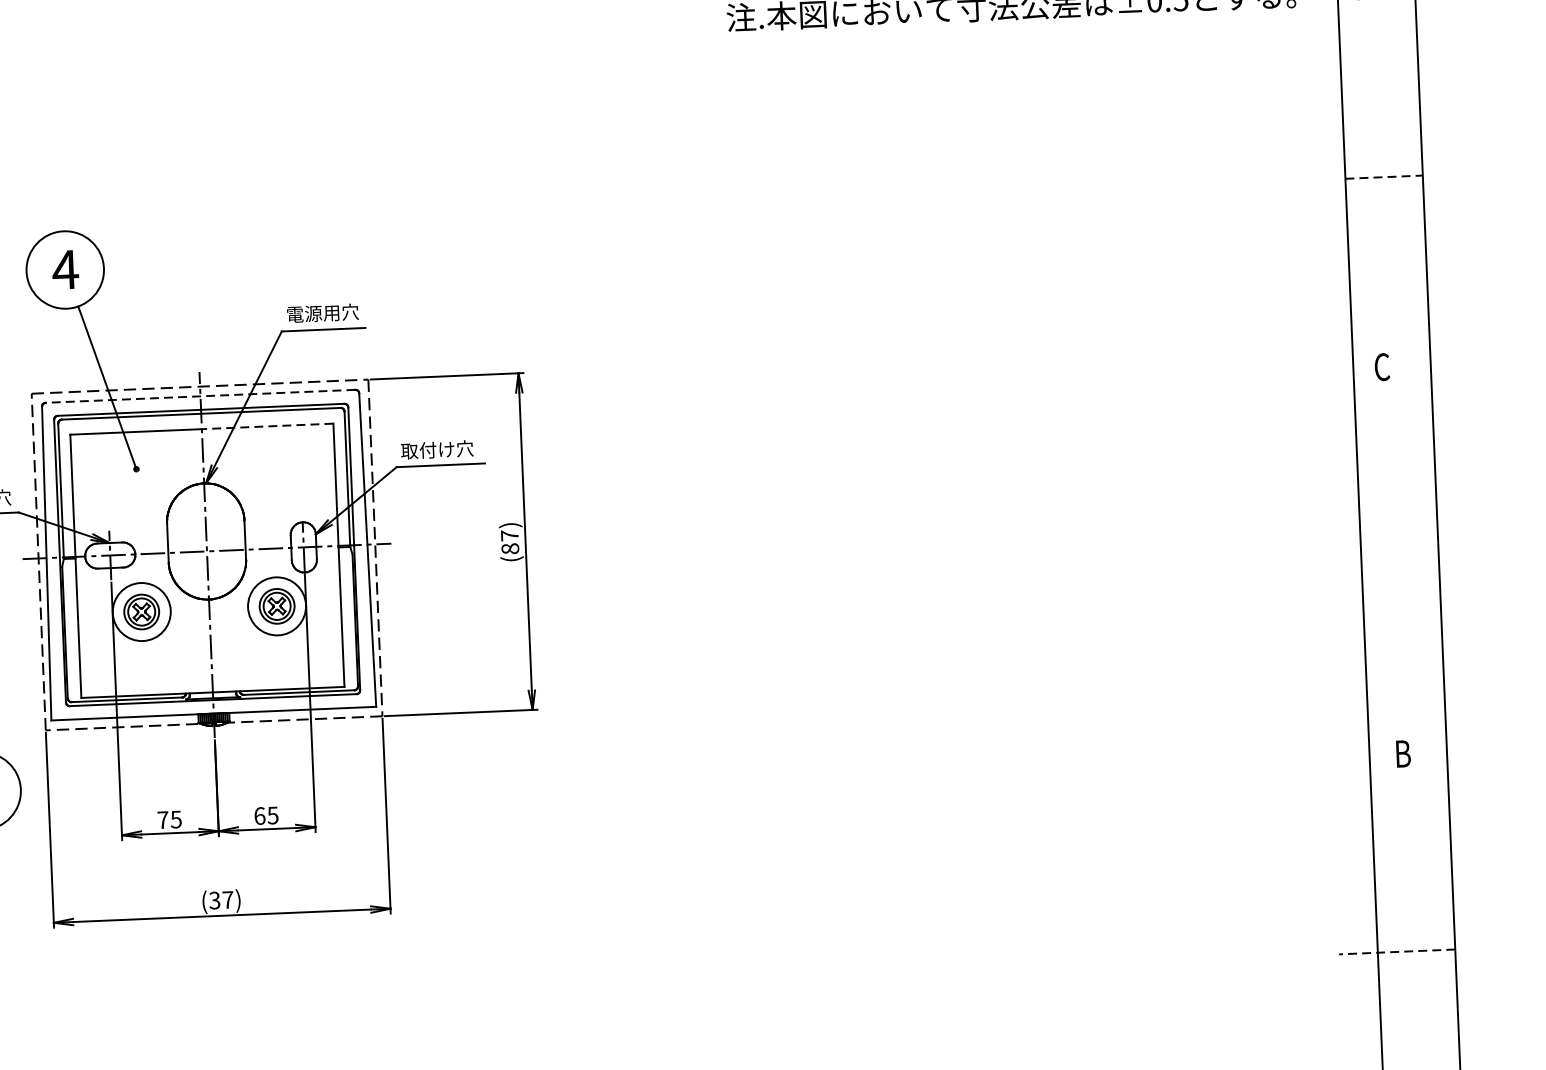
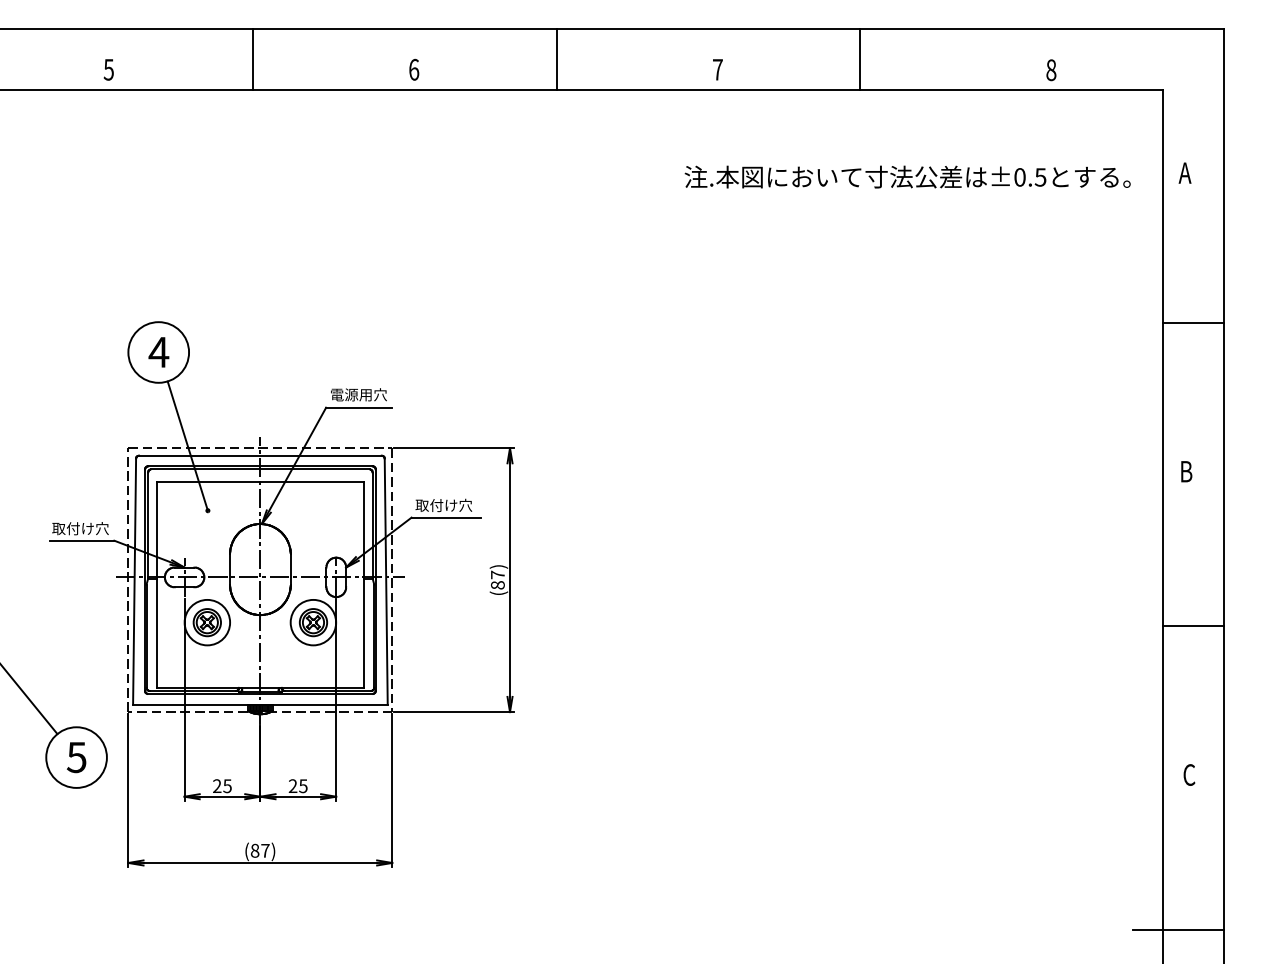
line: (1385, 177) -> (1194, 323), dashed -> solid
text: (1382, 366) -> (1186, 471), C -> B
line: (199, 396) -> (259, 455), dashed -> solid
line: (267, 426) -> (311, 481), dashed -> solid
line: (1399, 564) -> (1193, 626), added
text: (1402, 753) -> (1189, 774), B -> C
text: (259, 816) -> (292, 786), 65 -> 25
text: (163, 819) -> (217, 785), 75 -> 25
text: (214, 900) -> (254, 850), (37) -> (87)
line: (1397, 951) -> (1178, 929), dashed -> solid

